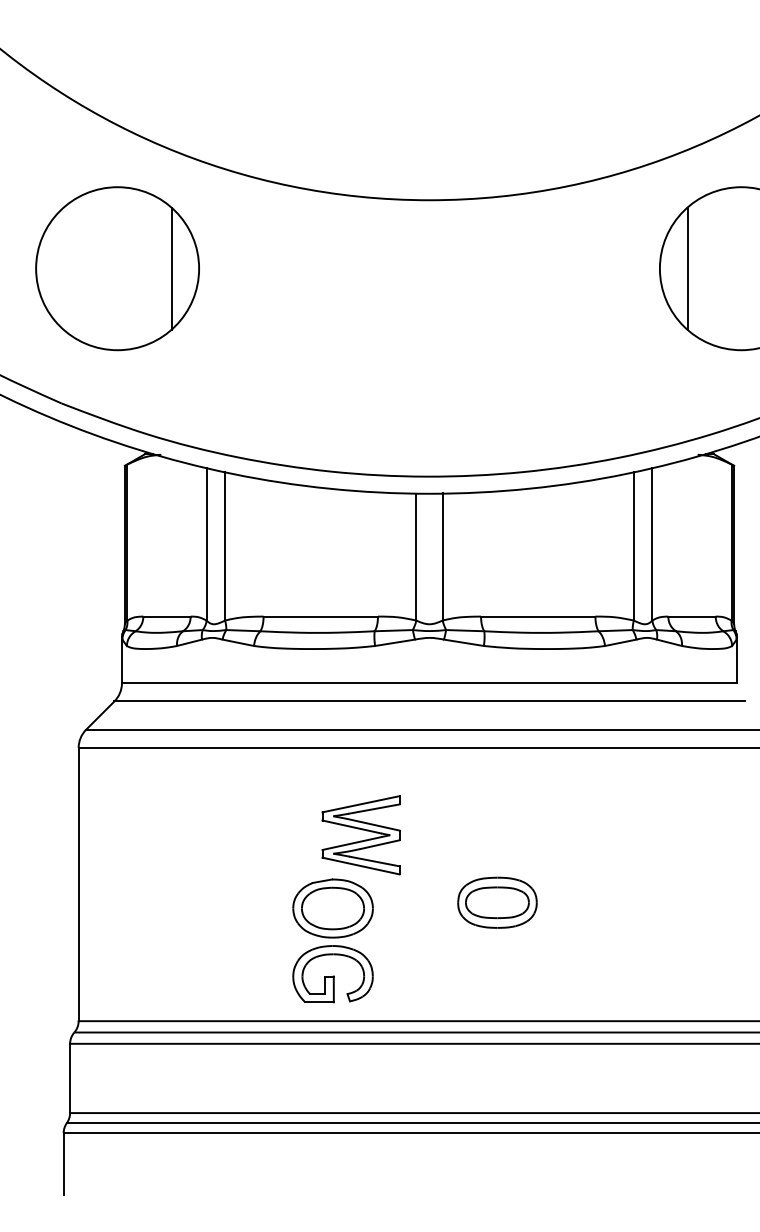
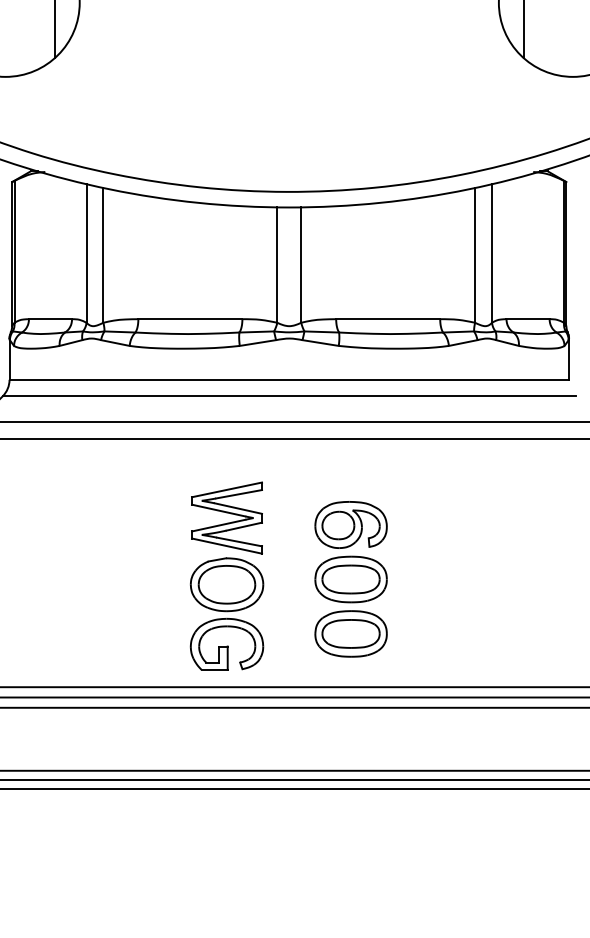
part: (497, 842) -> (351, 524), added
part: (332, 940) -> (226, 613), moved
part: (497, 962) -> (351, 633), added

